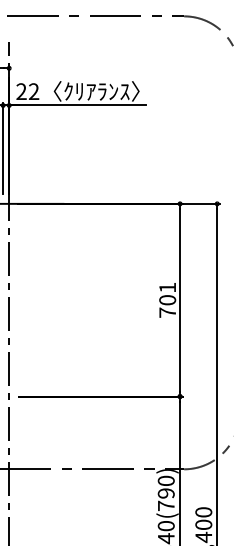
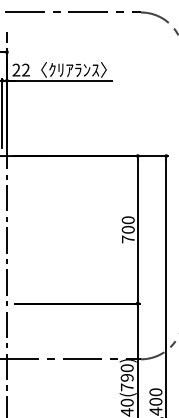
text: (167, 287) -> (128, 220), 701 -> 700

